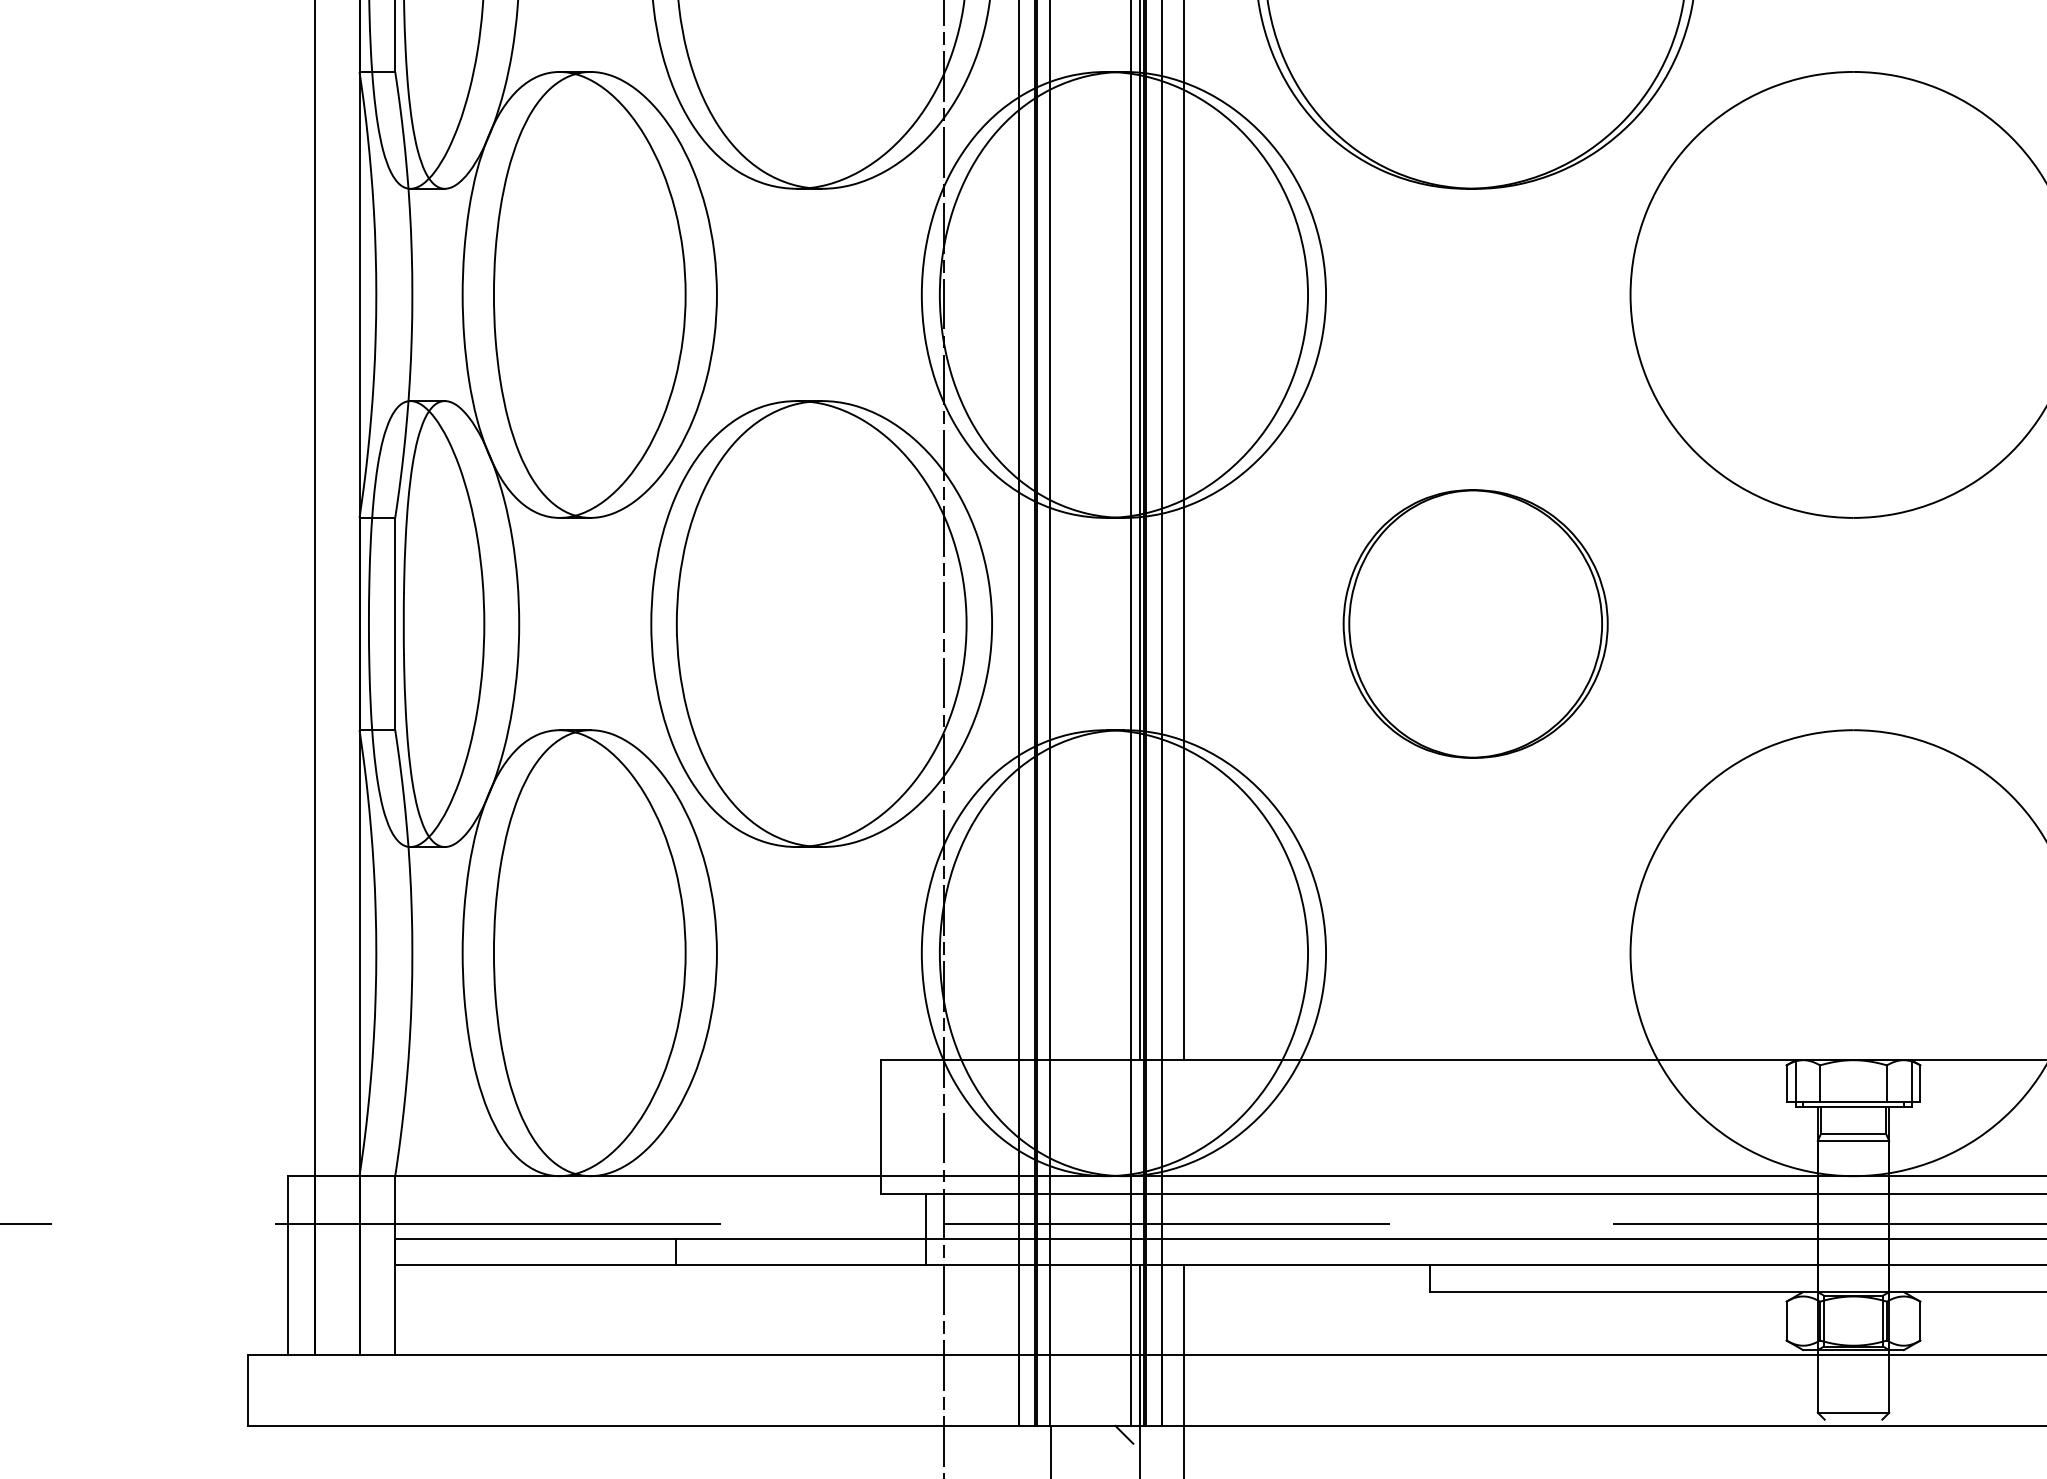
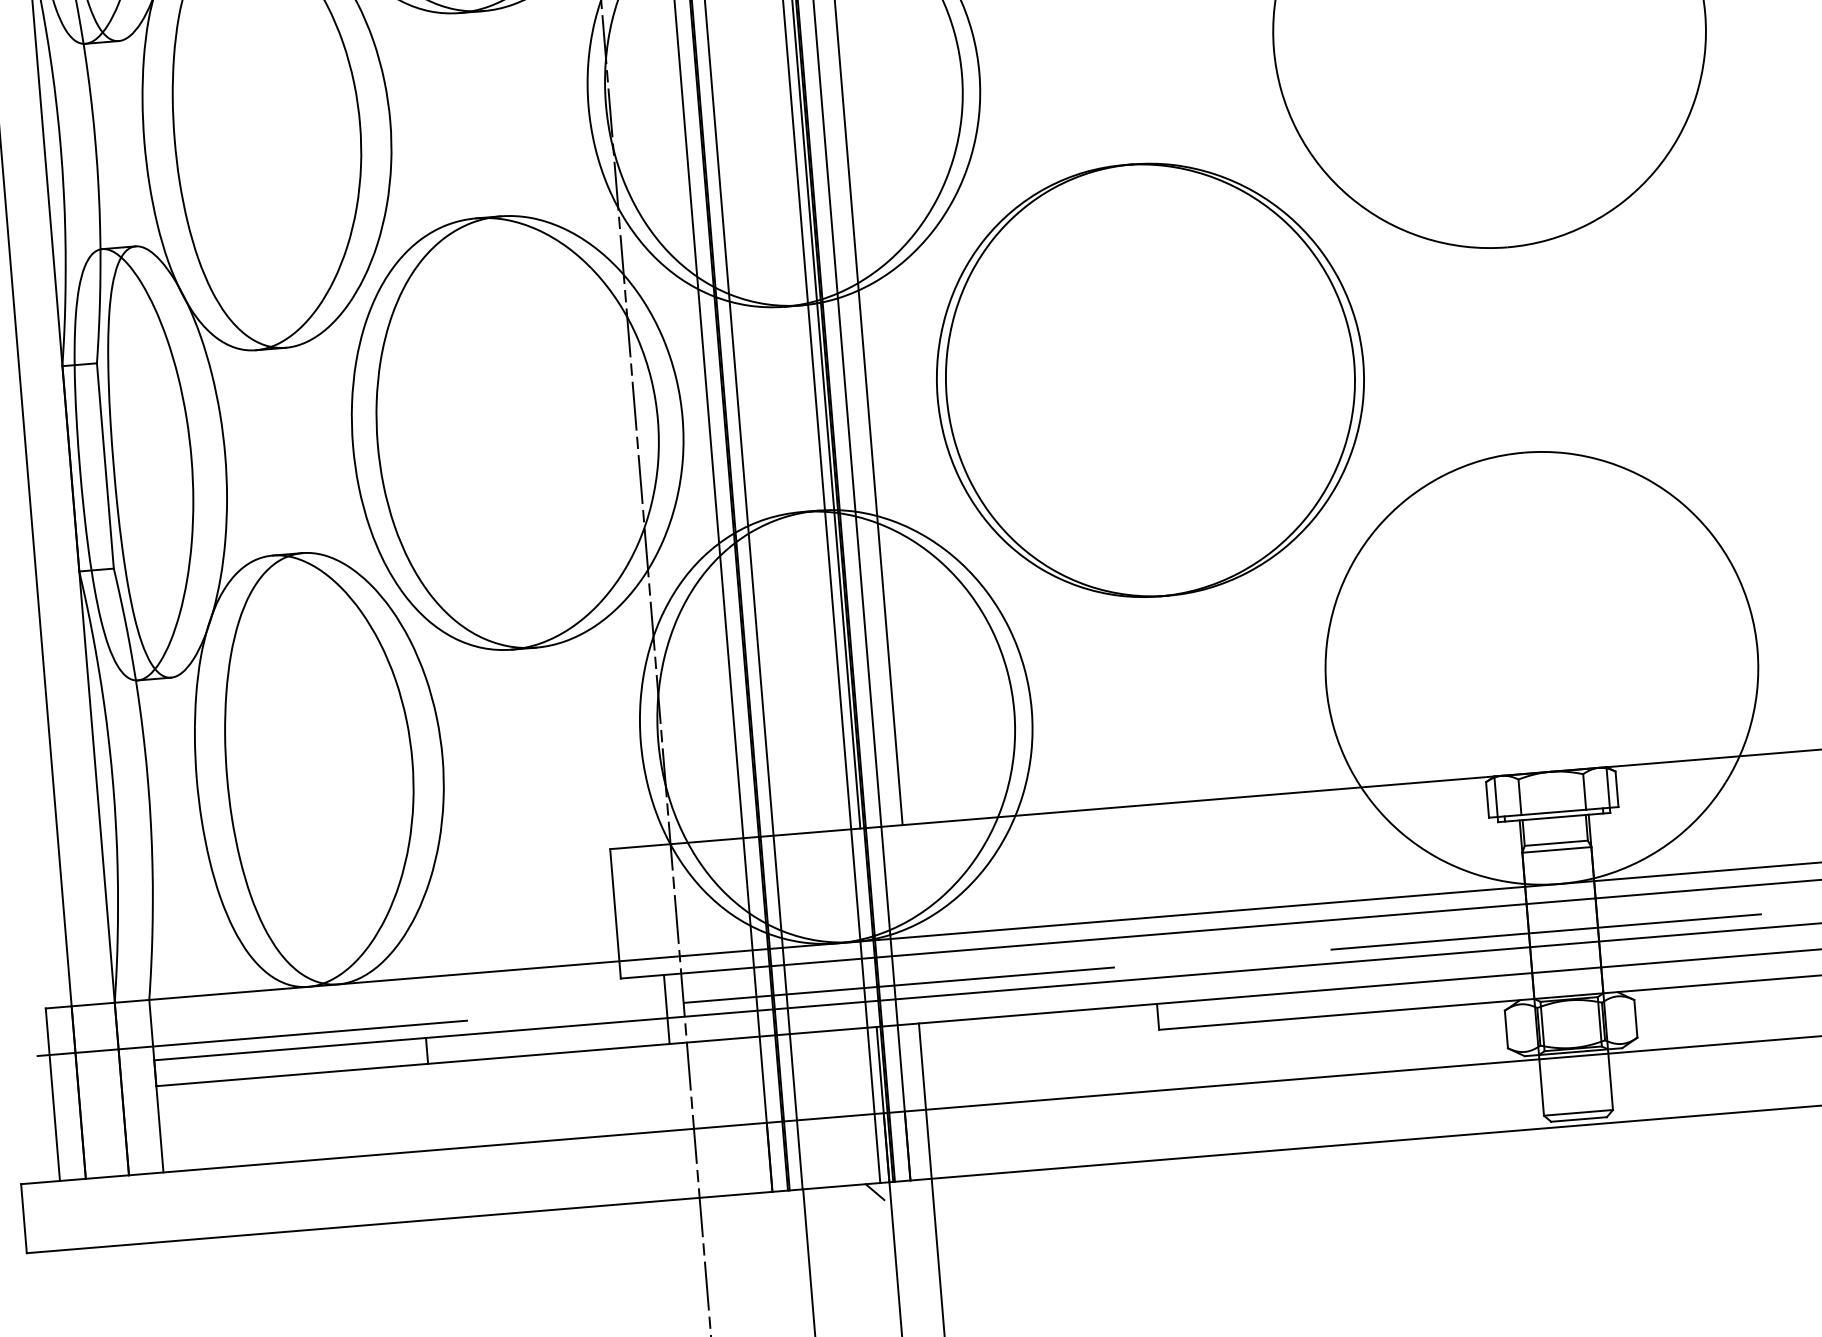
part: (1475, 623) -> (1150, 379), size x1.67
line: (1853, 1419) -> (1578, 1119), added

